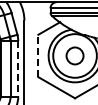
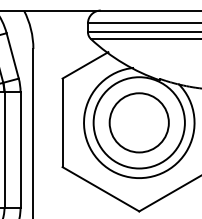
line: (38, 55) -> (62, 121), dashed -> solid
circle: (74, 55) -> (138, 121), size x1.67
line: (18, 68) -> (21, 149), dashed -> solid

